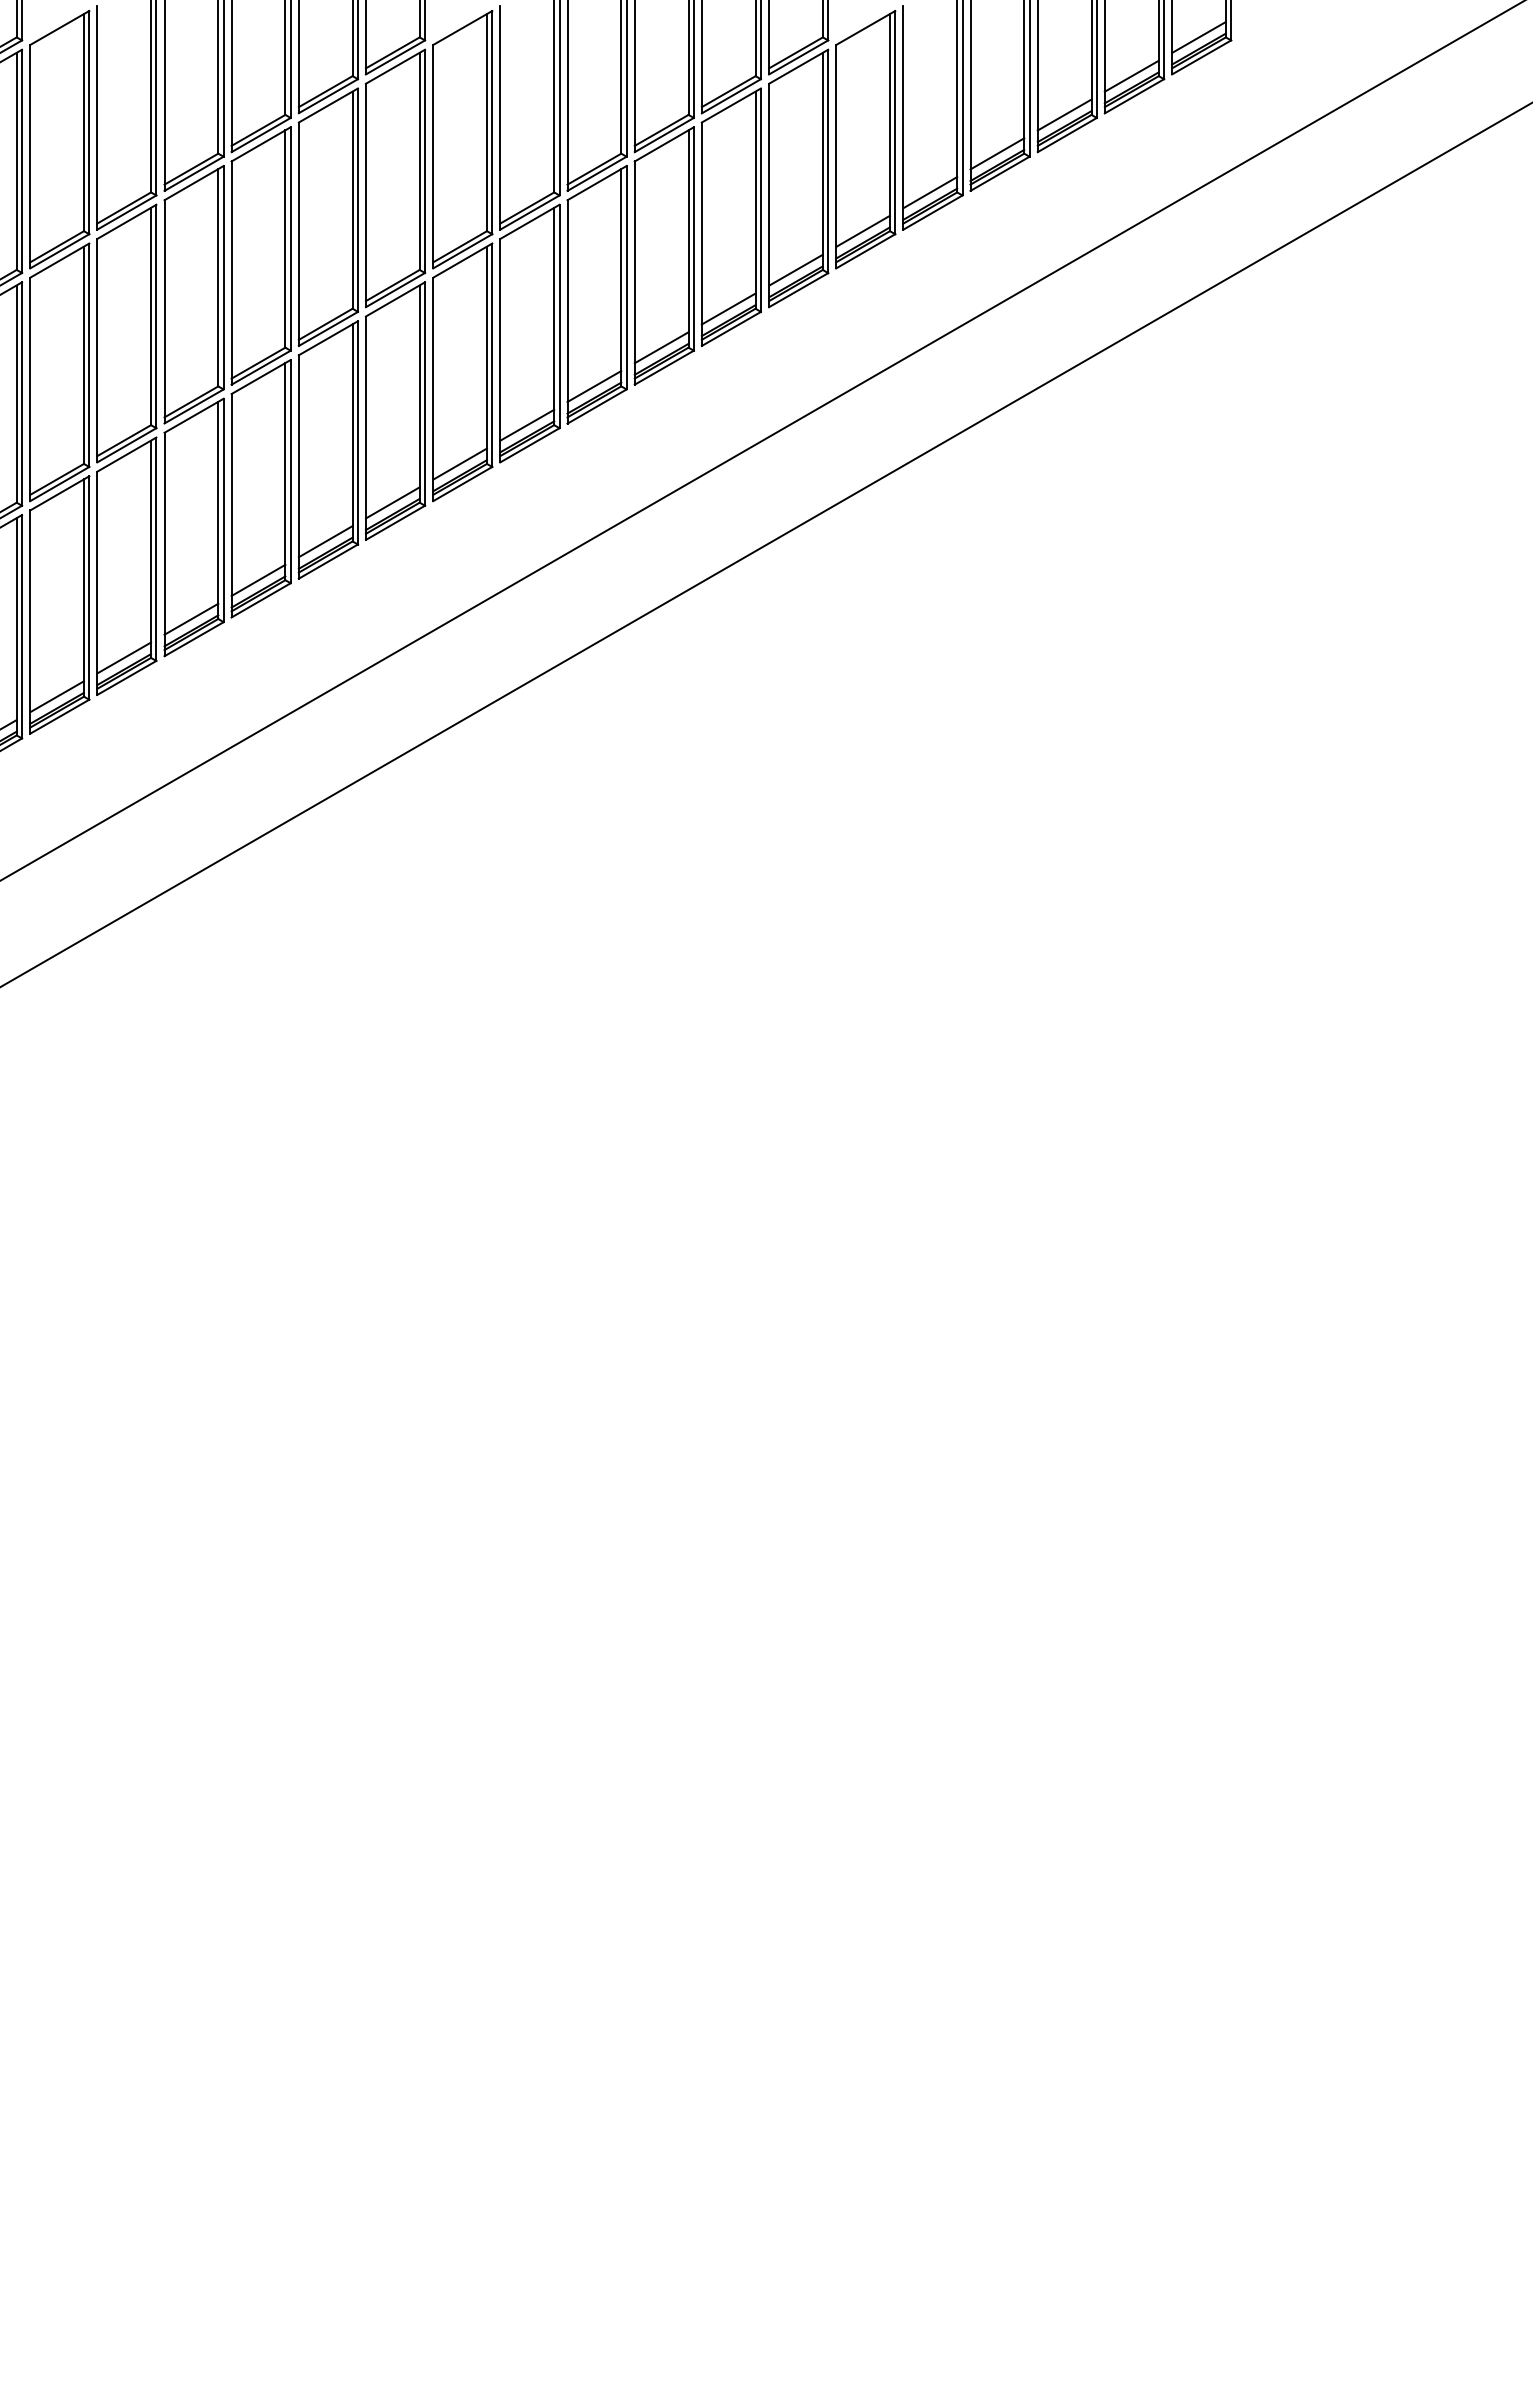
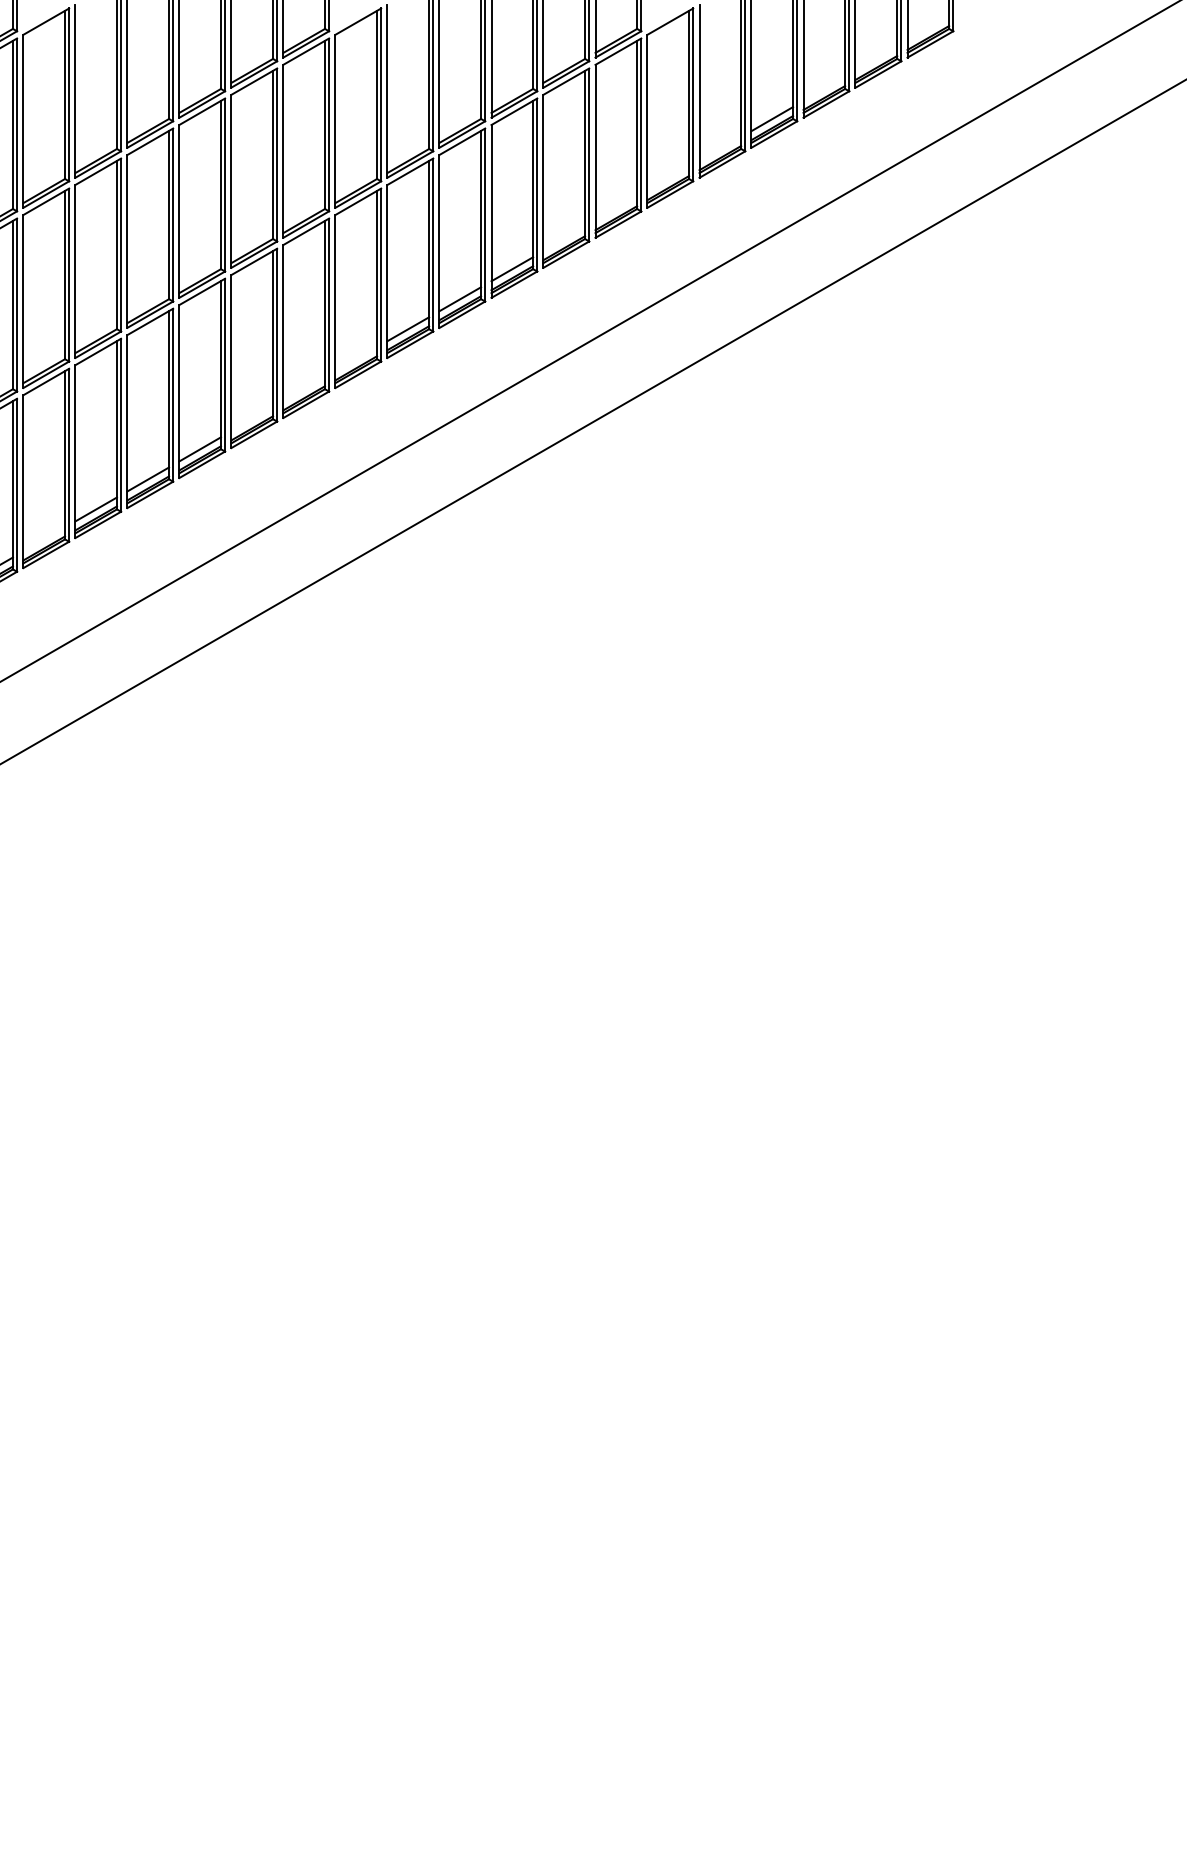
line: (1198, 37) -> (927, 29), removed
line: (1131, 75) -> (876, 58), removed
line: (1064, 114) -> (824, 88), removed
line: (930, 192) -> (720, 149), removed
line: (862, 230) -> (667, 178), removed
line: (795, 269) -> (615, 208), removed
line: (728, 308) -> (564, 238), removed
line: (459, 463) -> (355, 358), removed
line: (392, 502) -> (303, 389), removed
line: (325, 541) -> (252, 419), removed
line: (56, 696) -> (43, 539), removed

